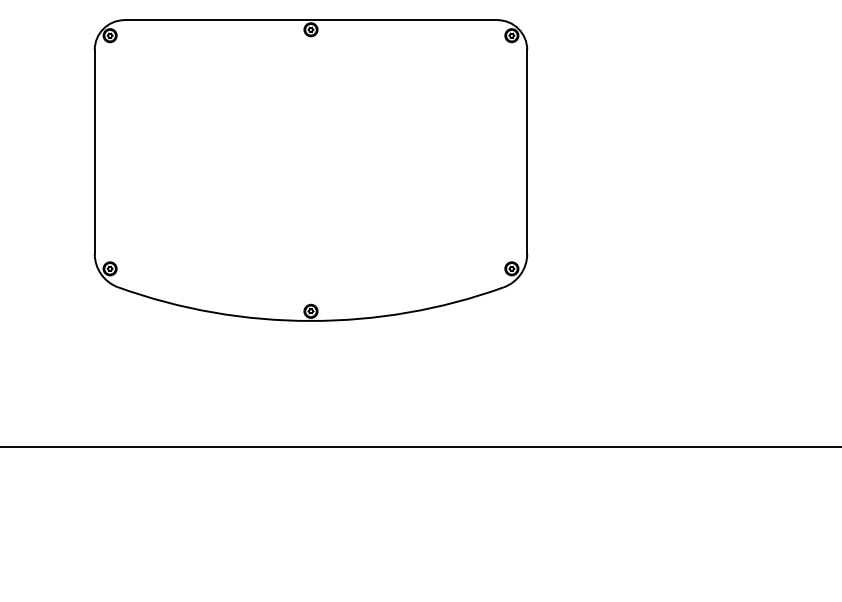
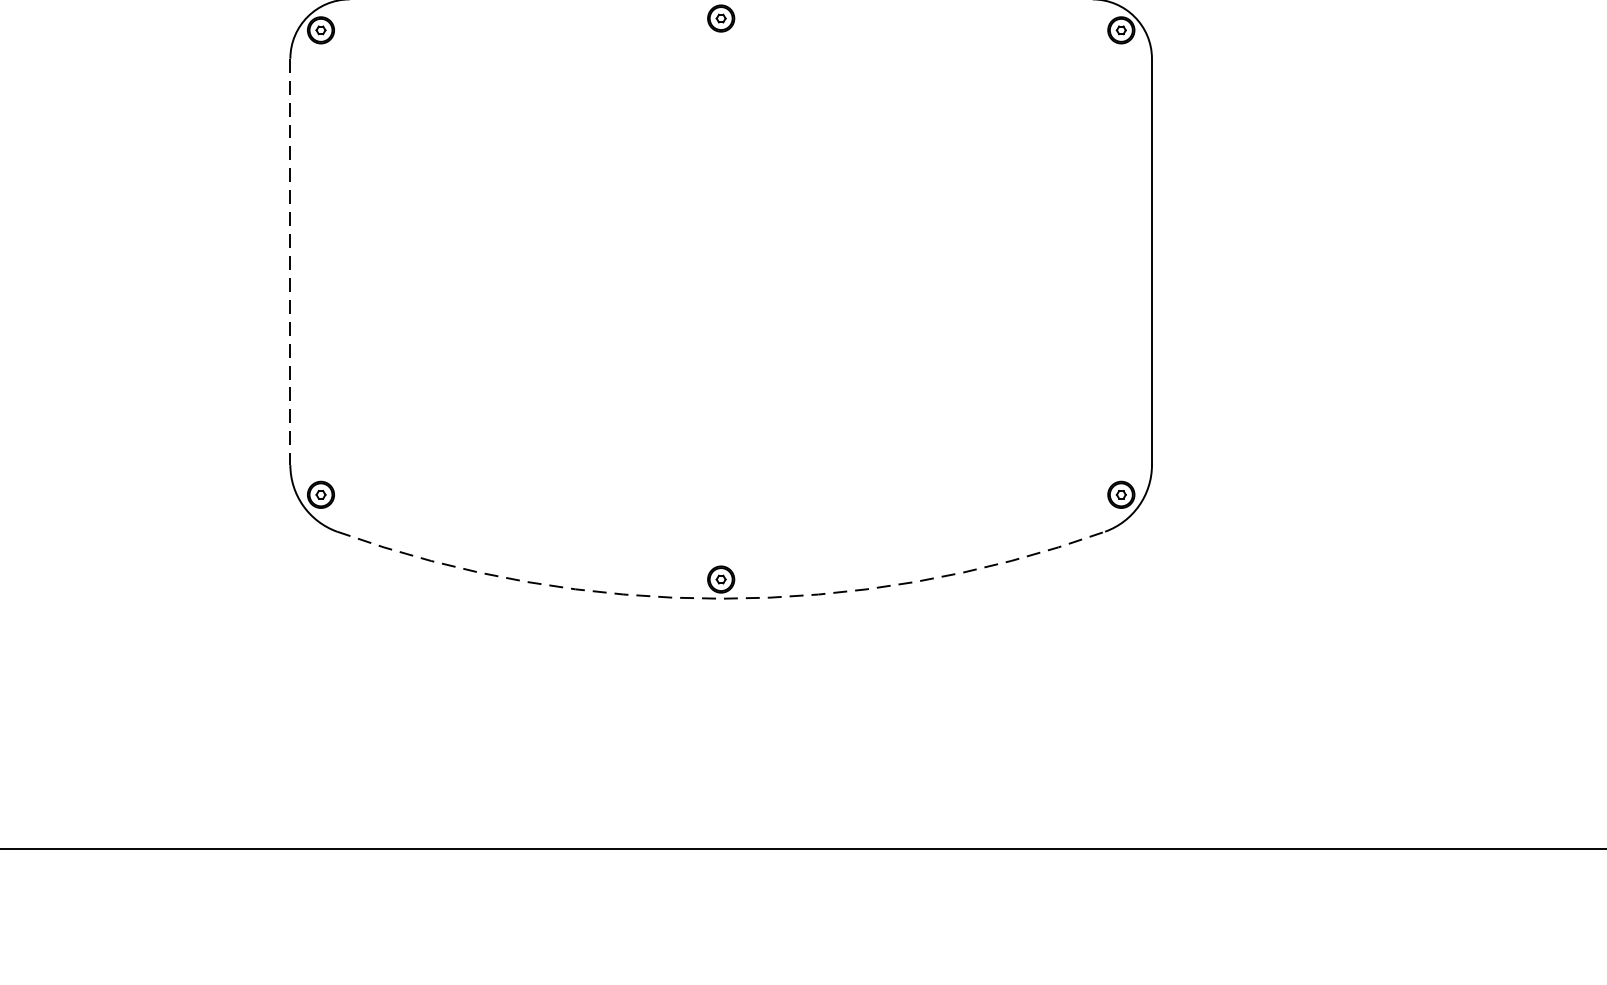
line: (94, 151) -> (289, 261), solid -> dashed
arc: (311, 320) -> (722, 597), solid -> dashed

